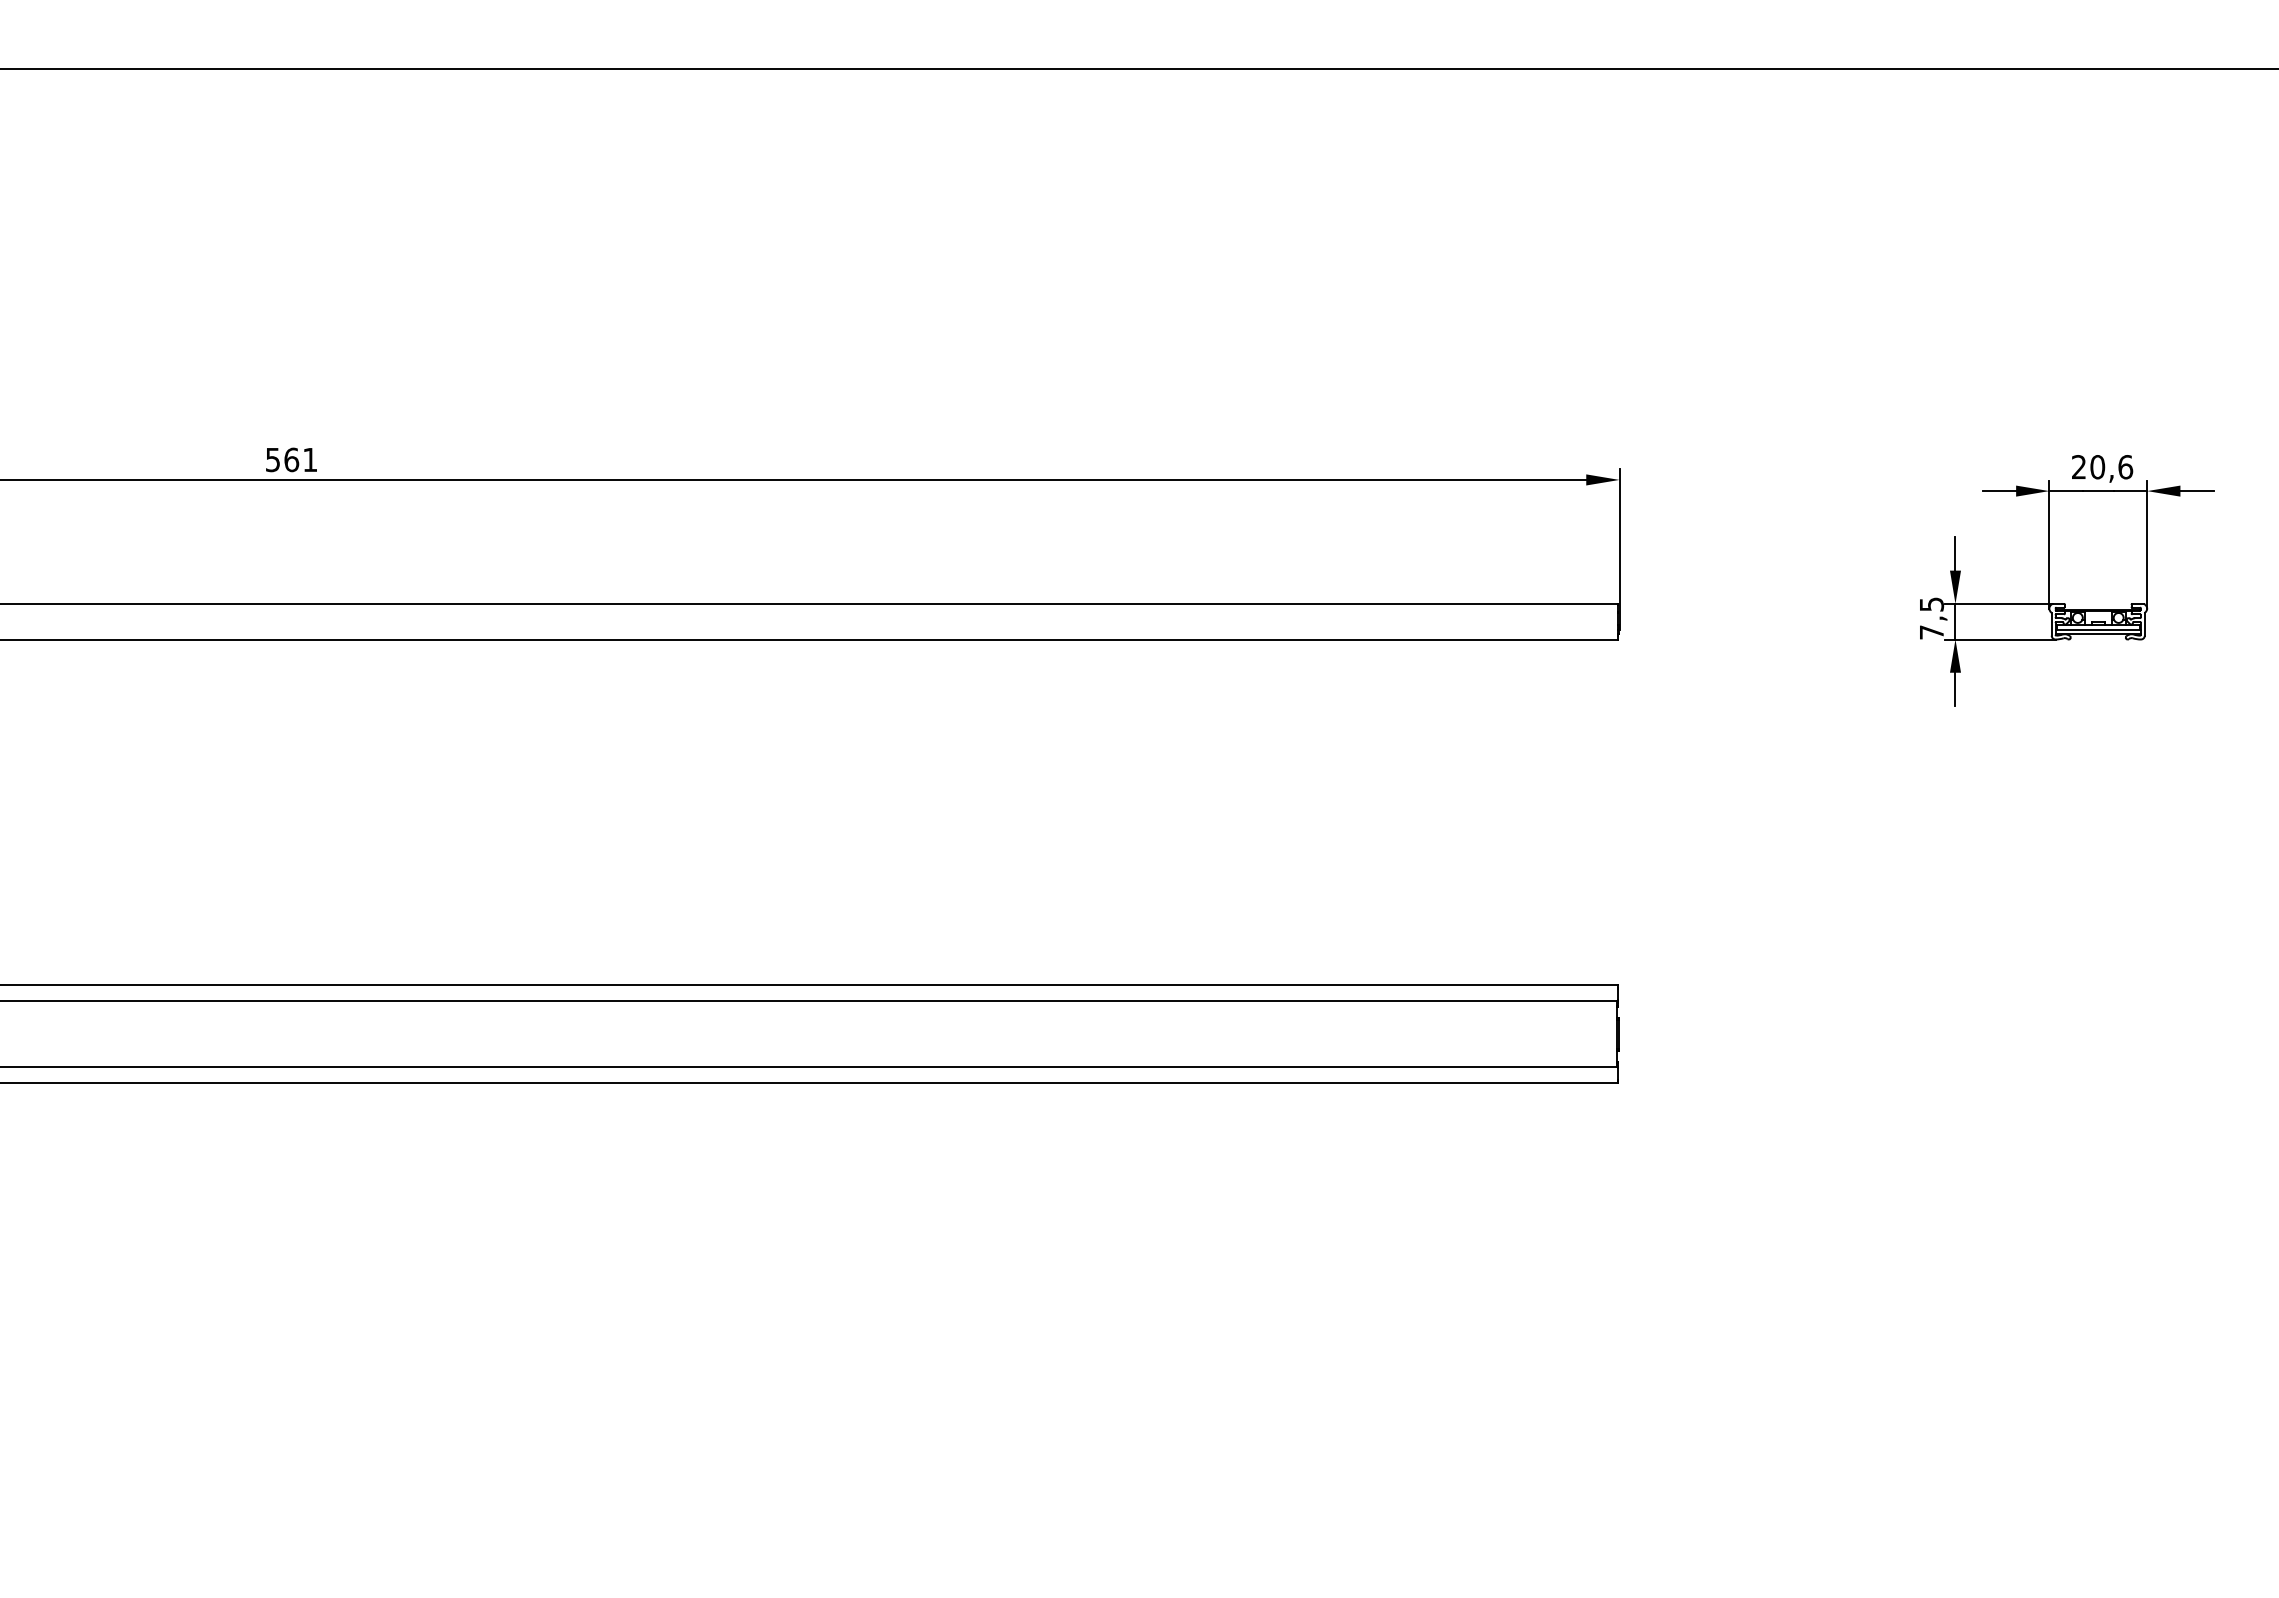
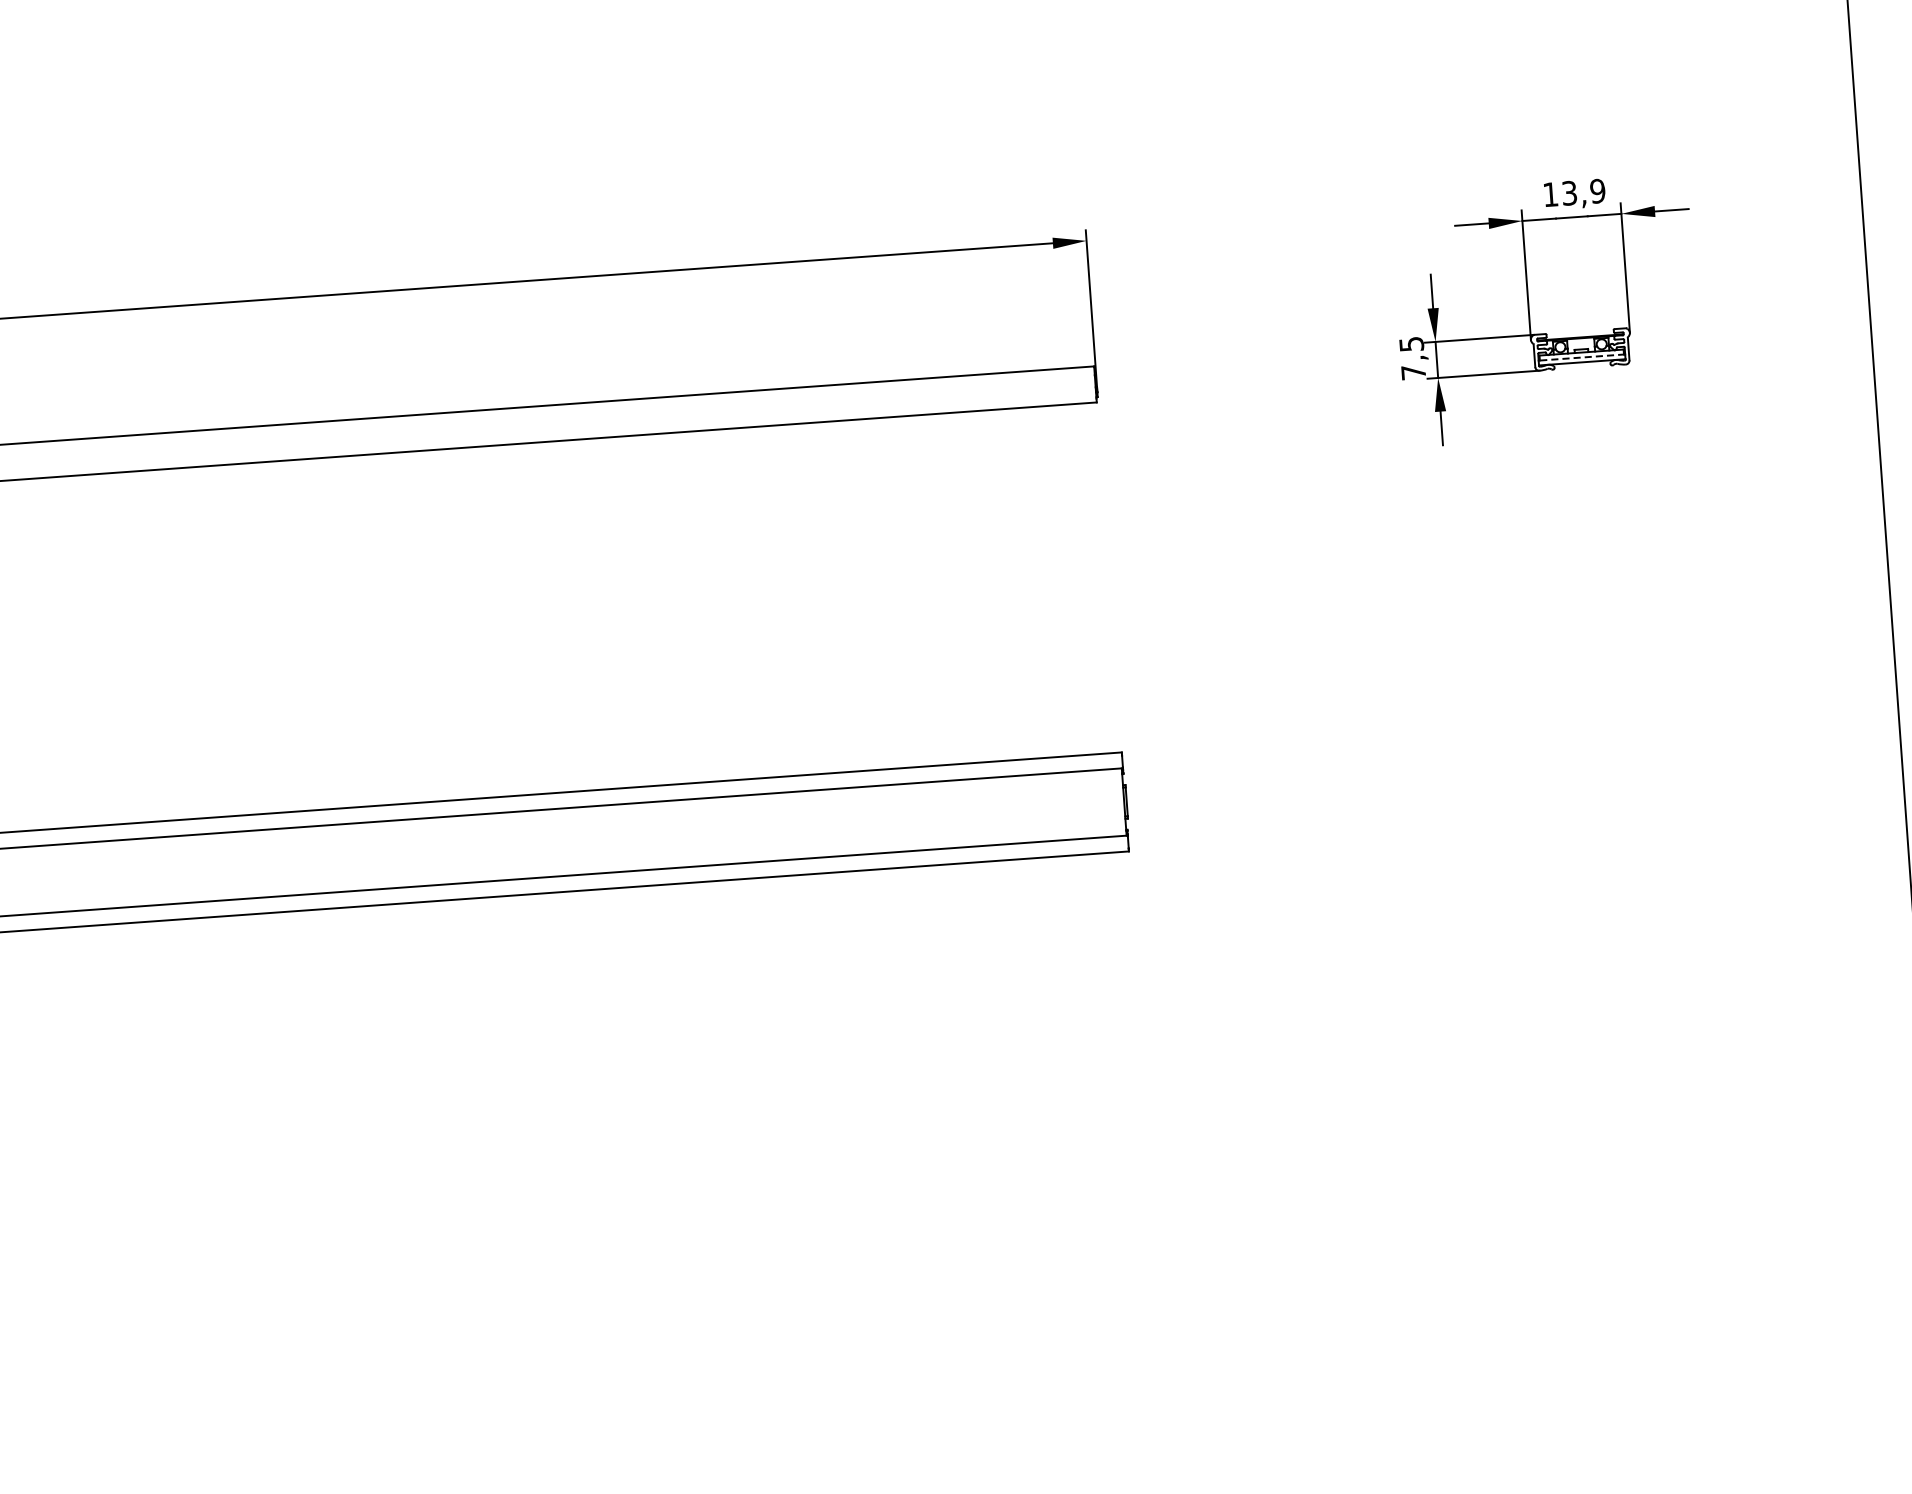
text: (2102, 467) -> (1574, 193), 20,6 -> 13,9
line: (2098, 629) -> (1582, 357), solid -> dashed

